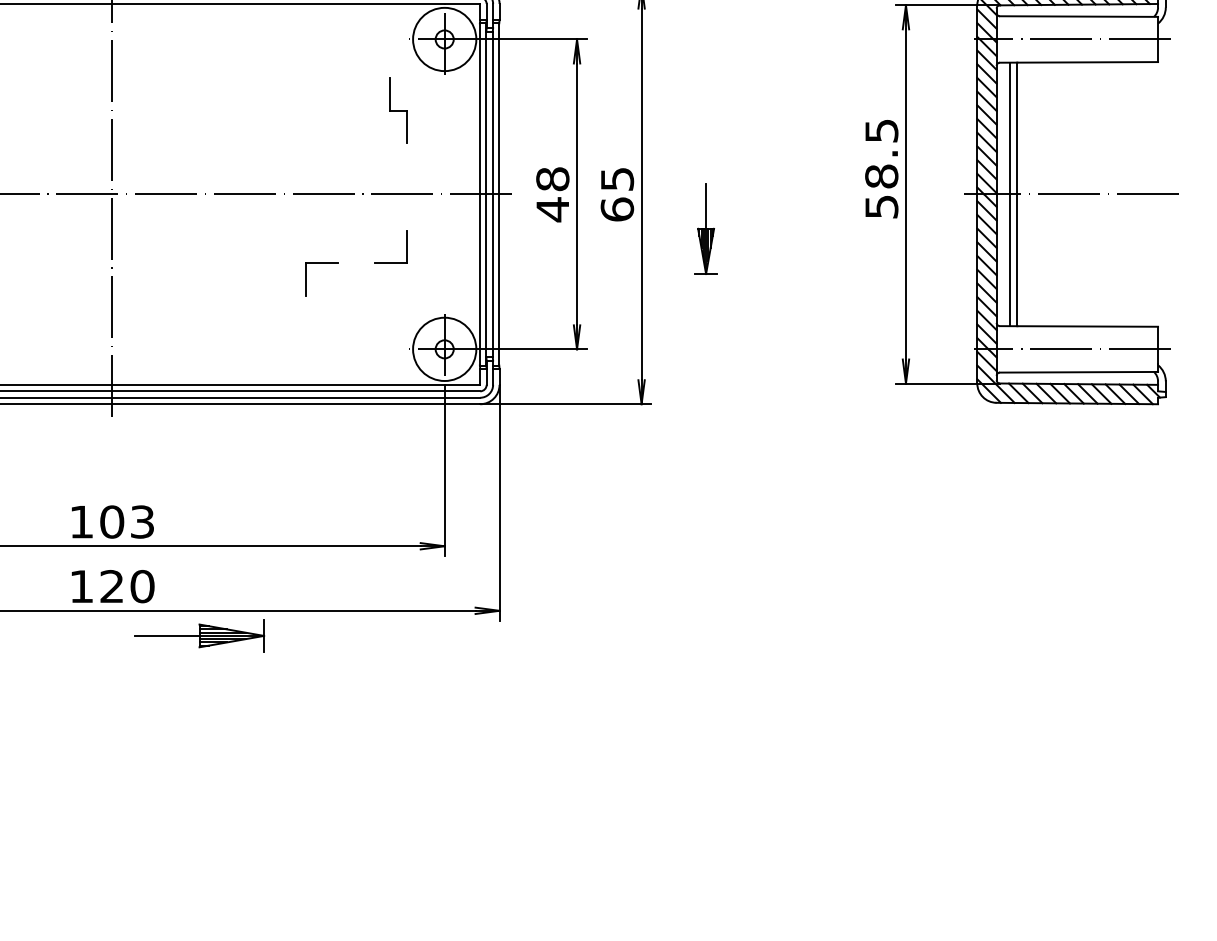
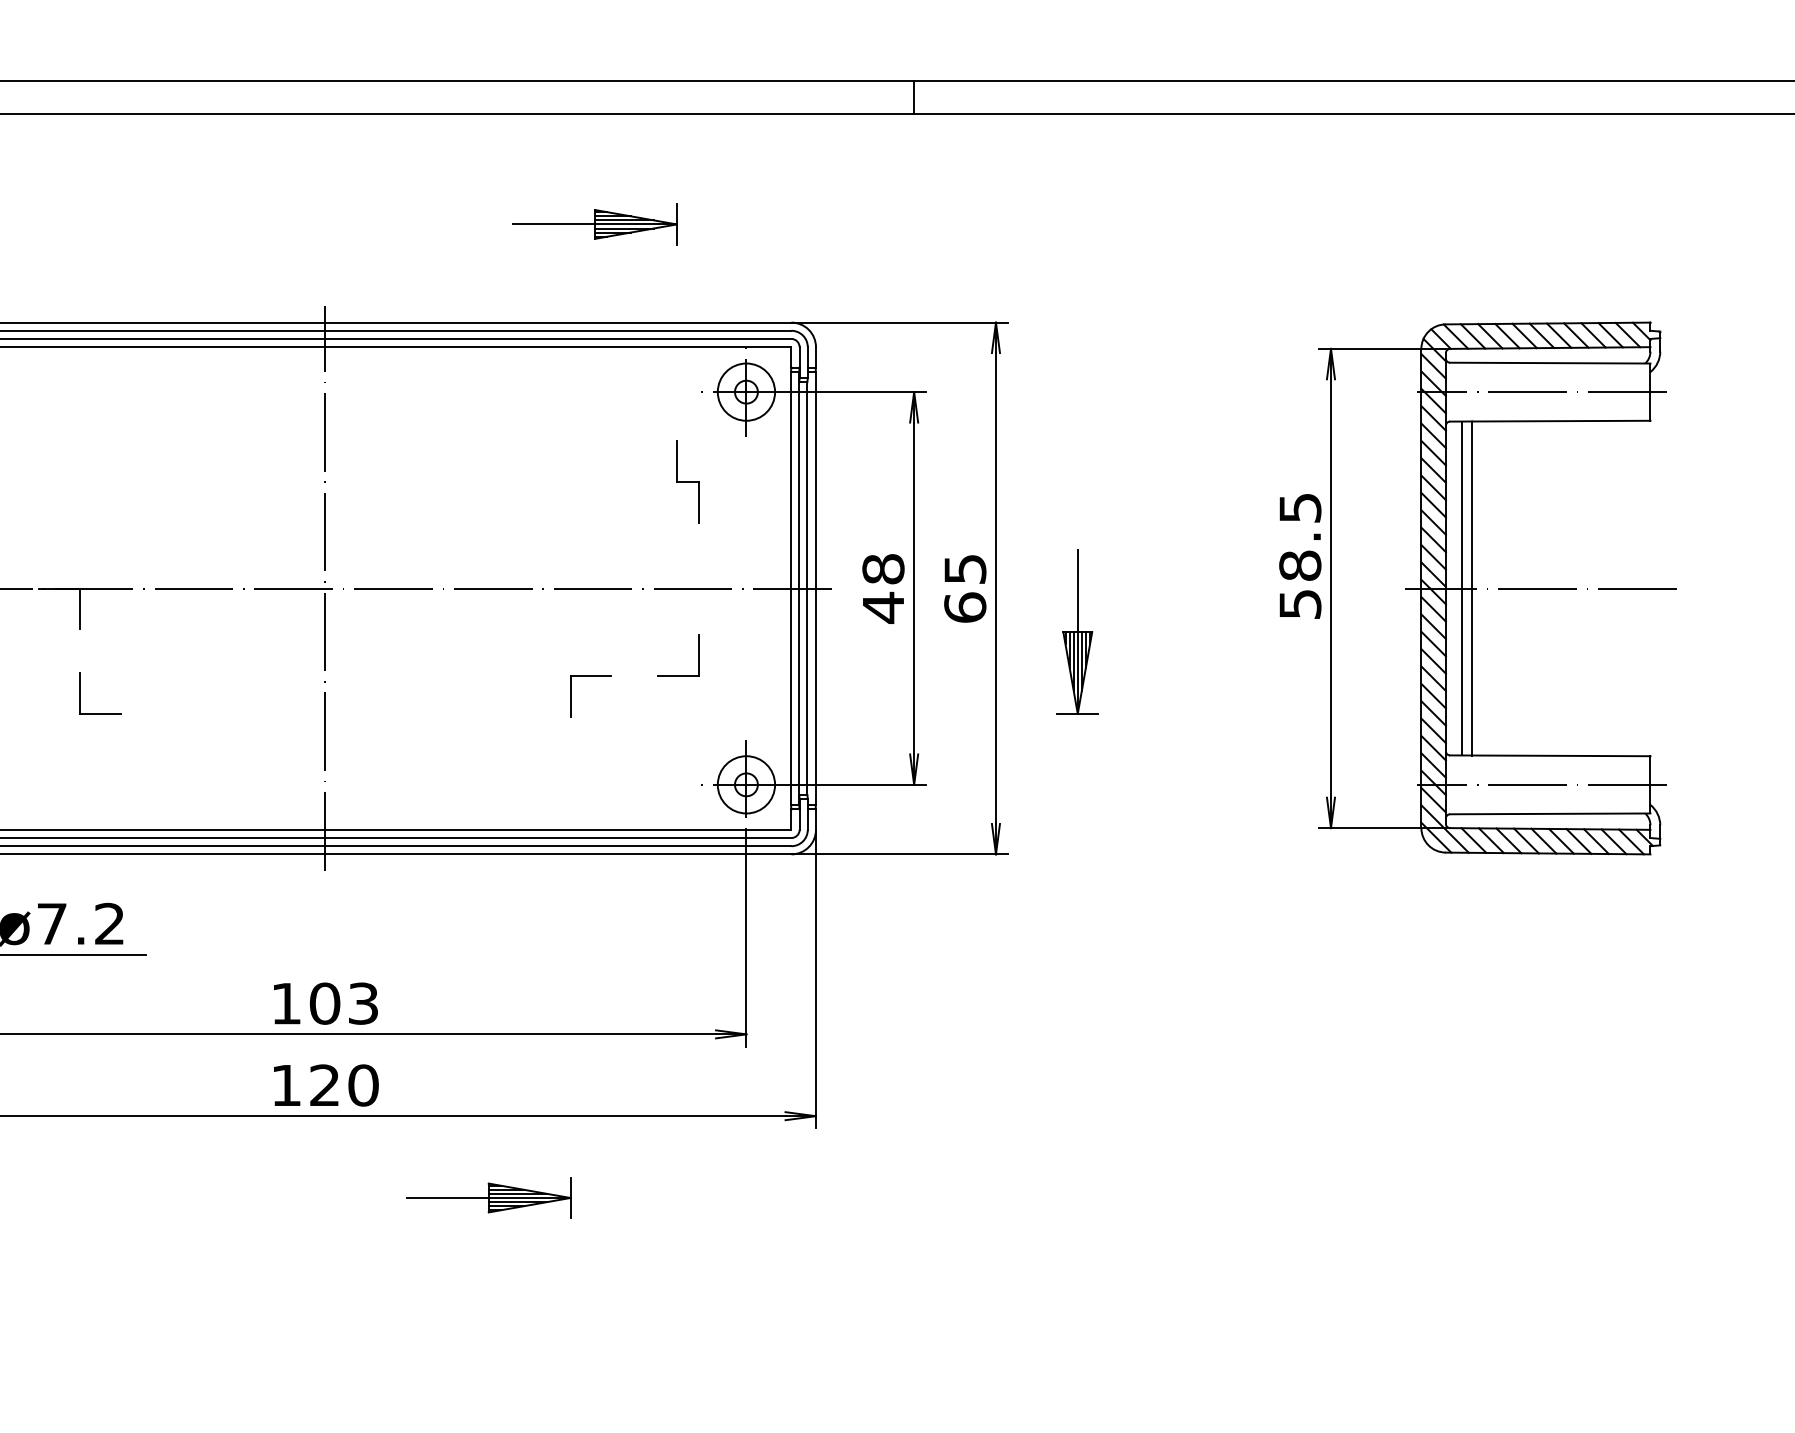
circle: (444, 38) -> (746, 391), size x0.71
part: (705, 228) -> (1077, 631), size x1.43
circle: (444, 349) -> (746, 784), size x0.71
part: (199, 635) -> (488, 1197), moved

